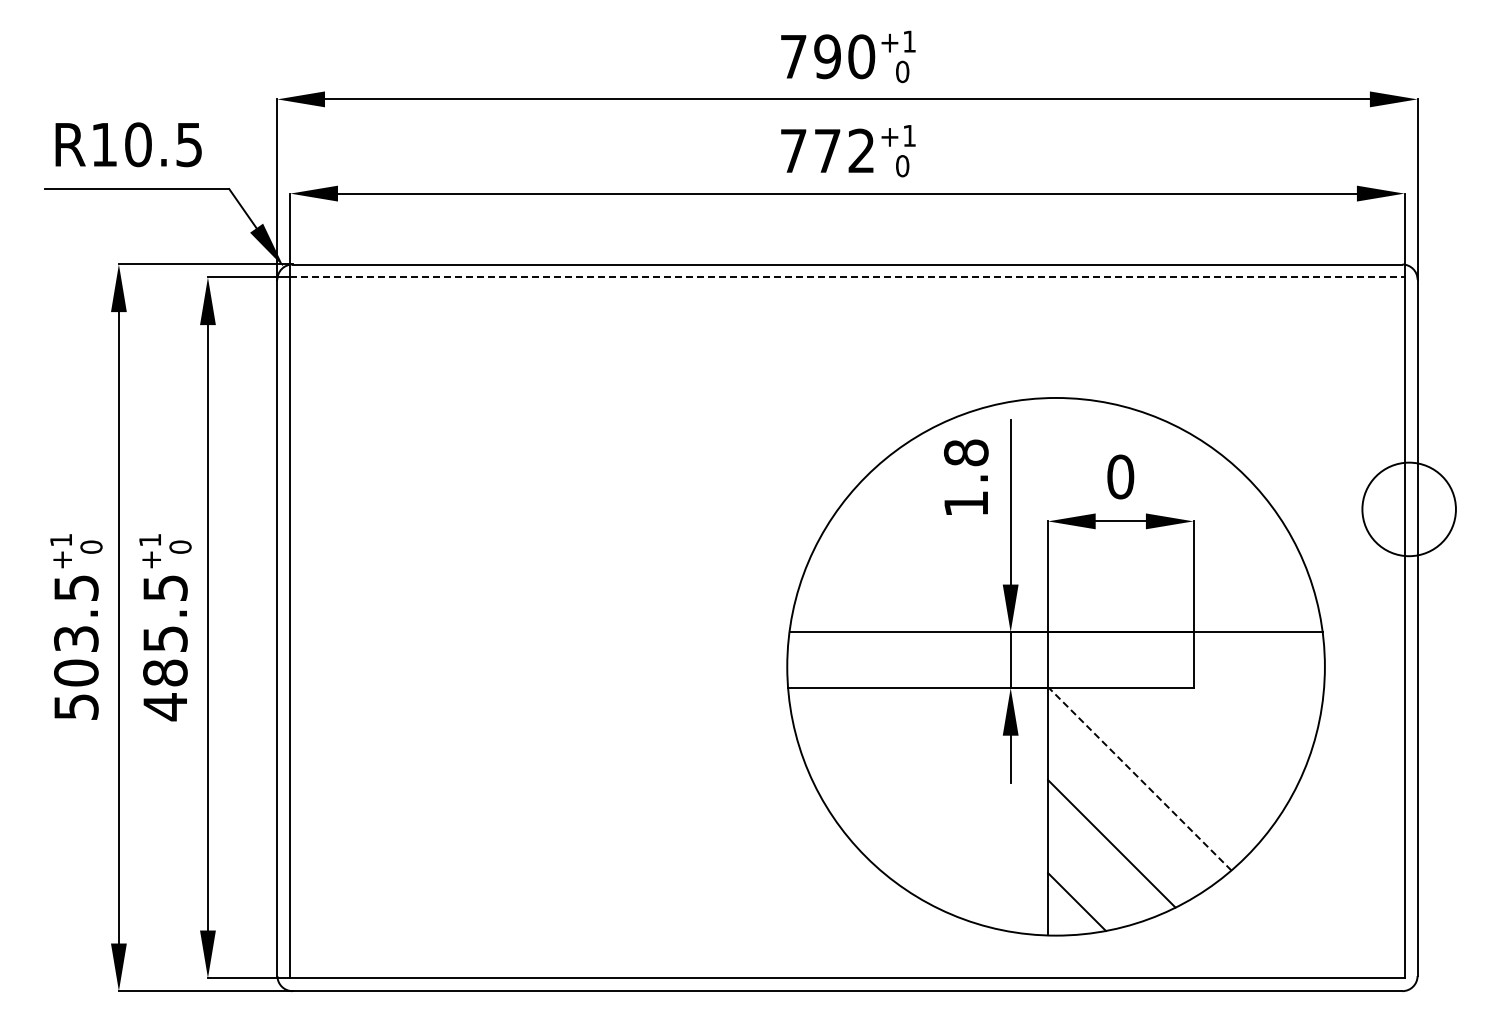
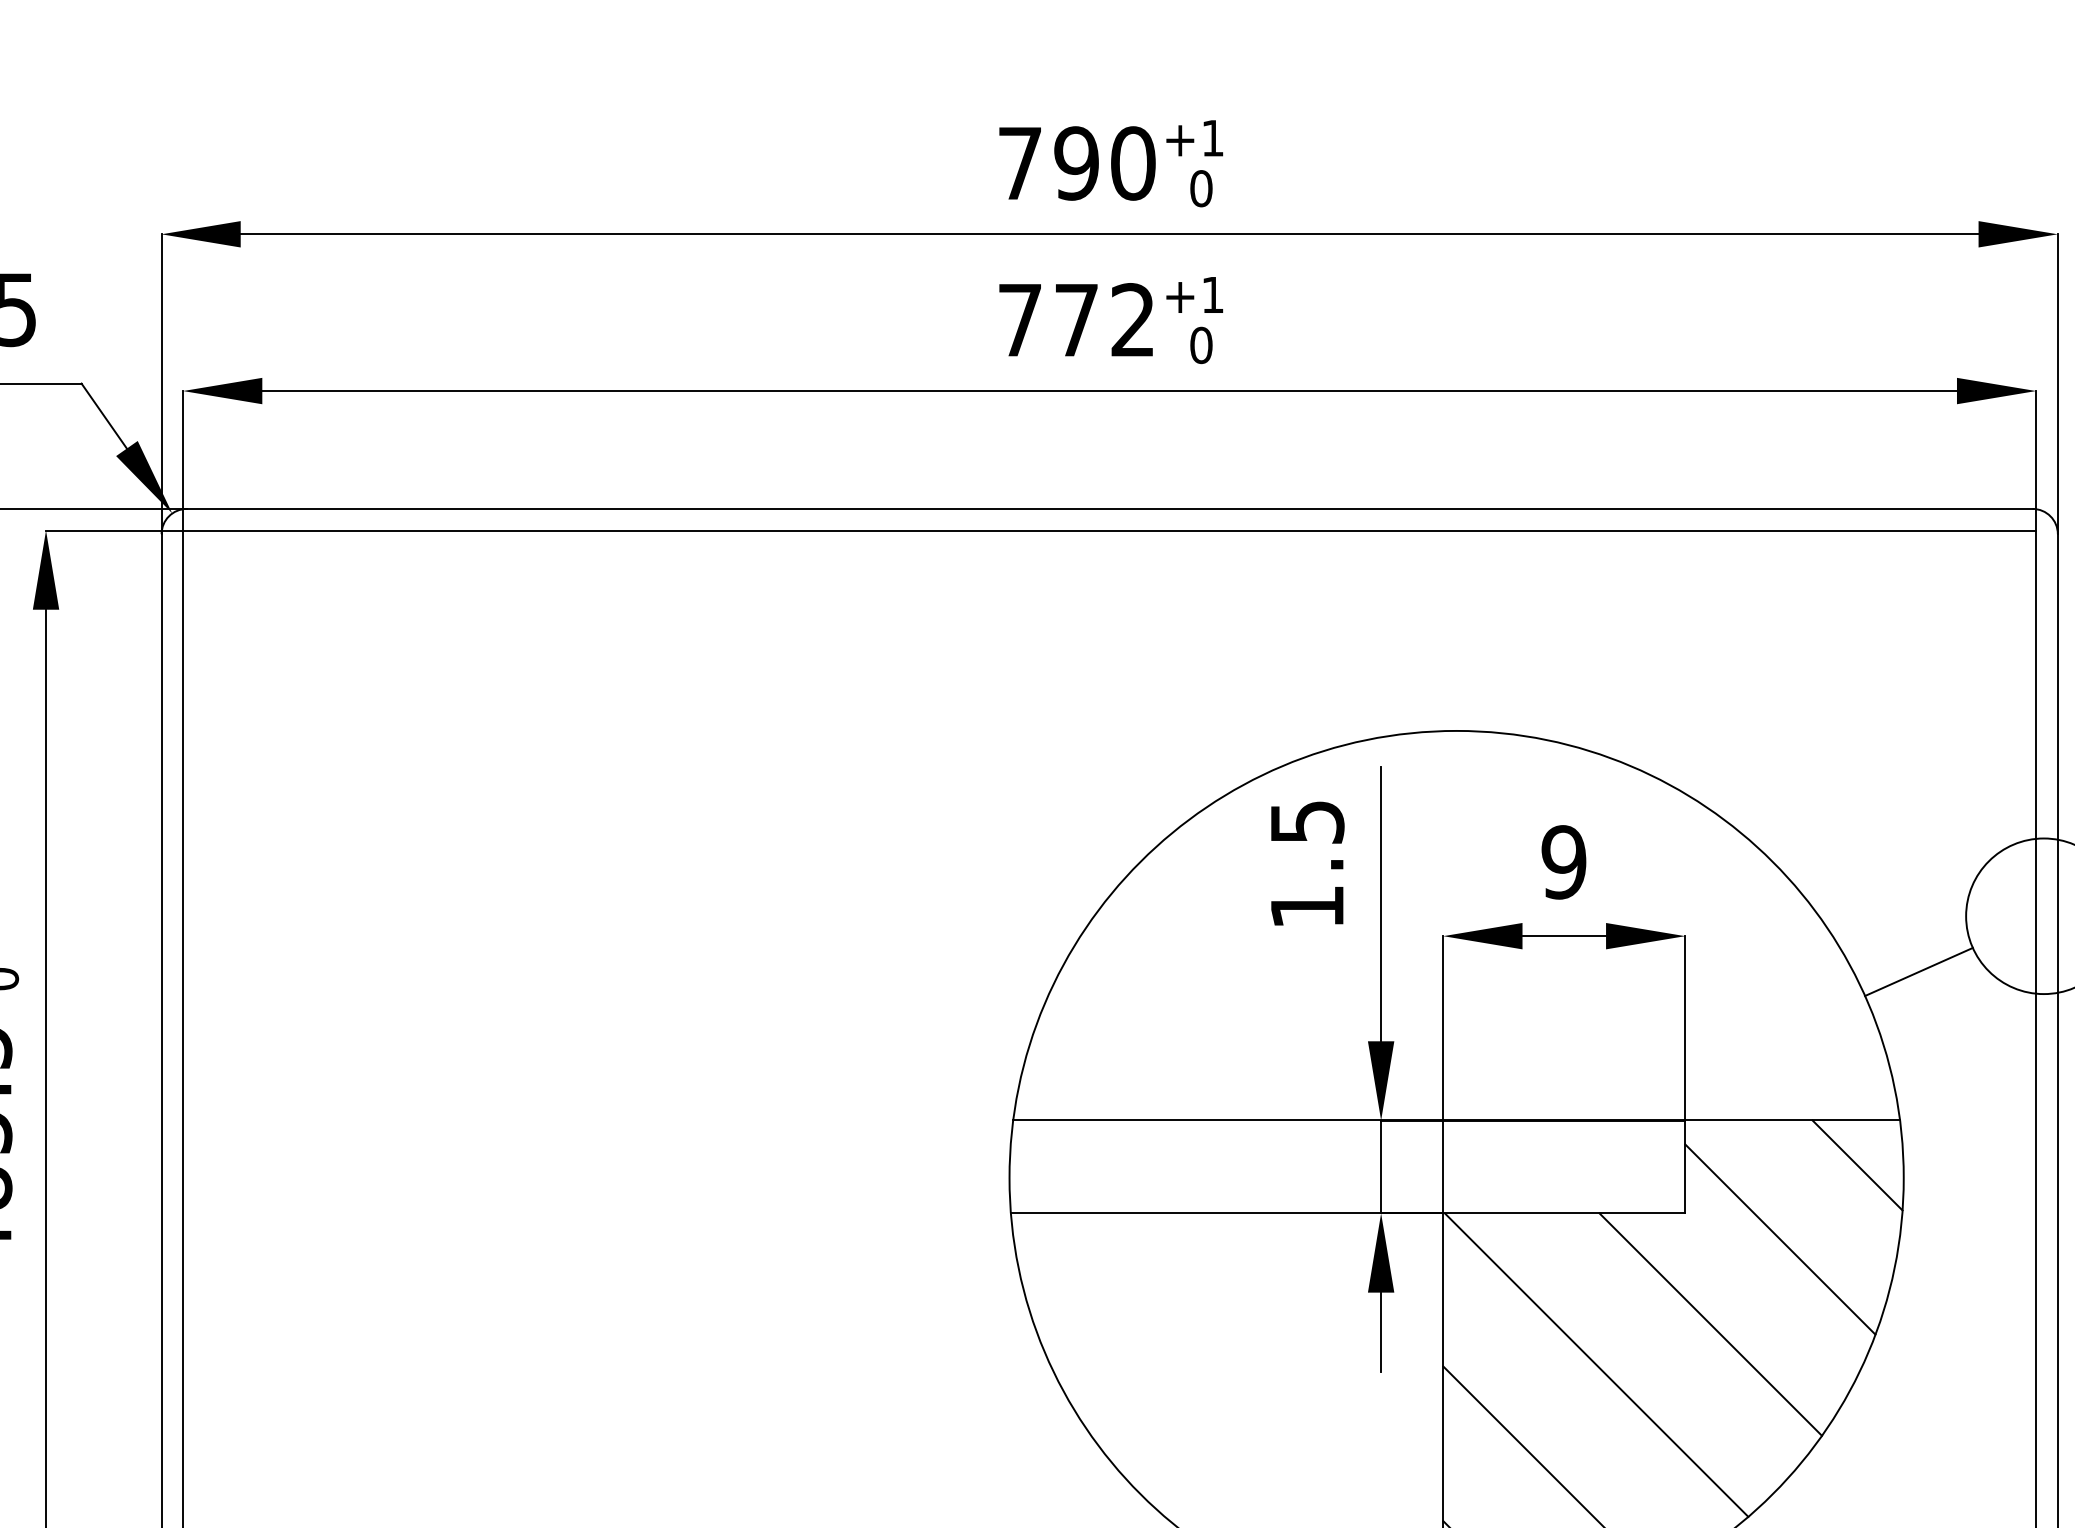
line: (848, 277) -> (1111, 530), dashed -> solid
text: (966, 452) -> (1307, 821), 1.8 -> 1.5
text: (1120, 476) -> (1563, 861), 0 -> 9
line: (1333, 542) -> (1918, 971), added
line: (1297, 659) -> (1858, 1165), added
line: (1250, 703) -> (1779, 1239), added
line: (1208, 754) -> (1710, 1323), added
line: (1140, 779) -> (1597, 1365), dashed -> solid

